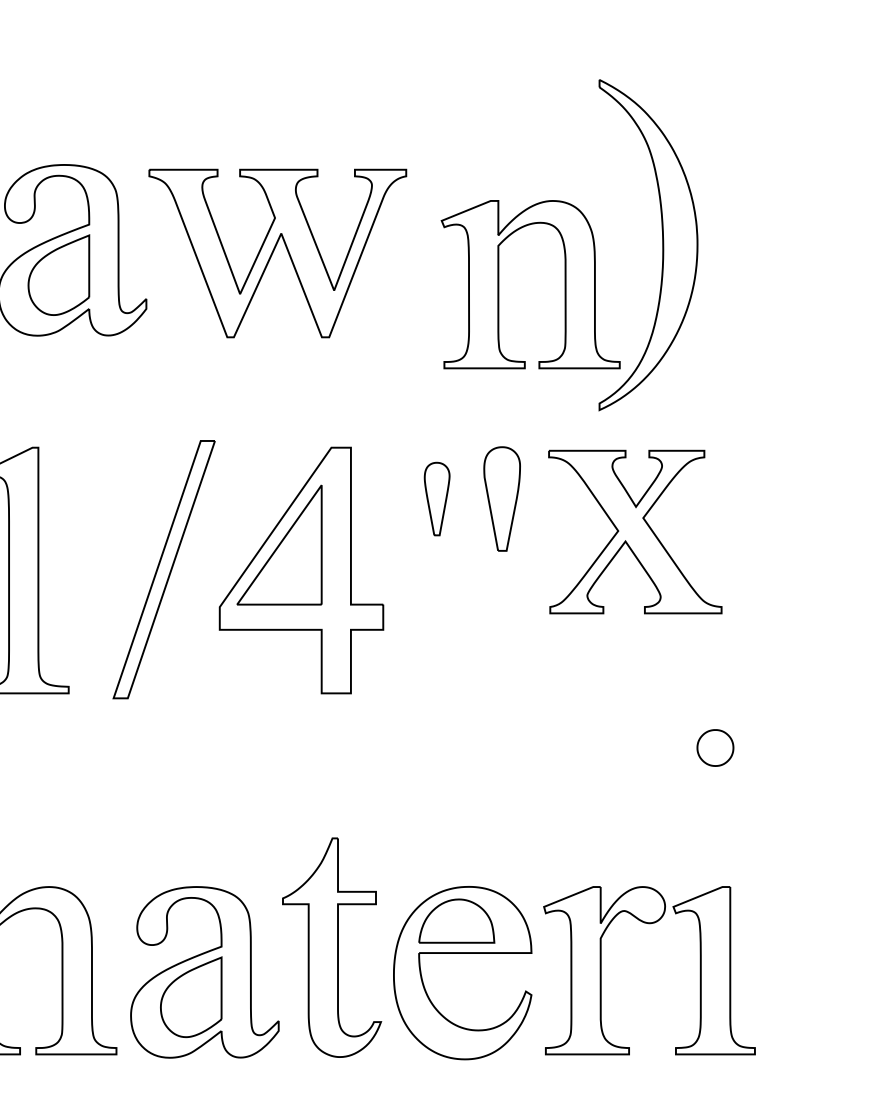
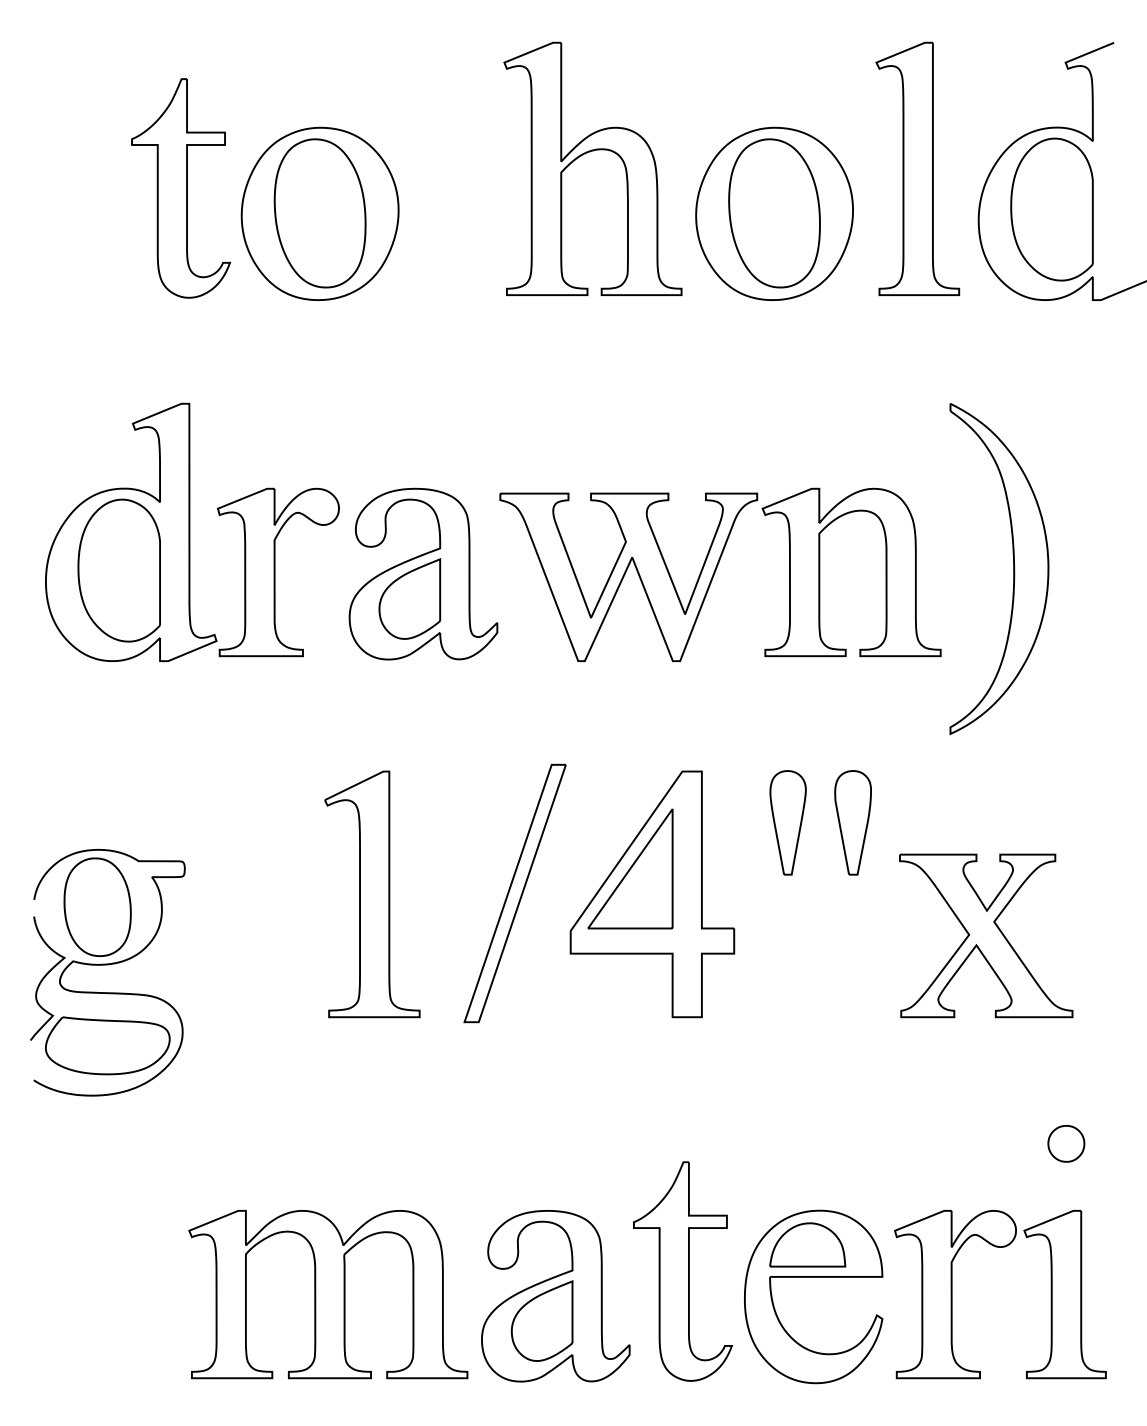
part: (499, 284) -> (820, 572), moved
part: (436, 498) -> (787, 822), size x1.43
part: (635, 531) -> (986, 935), moved
part: (715, 747) -> (1066, 1143), moved

